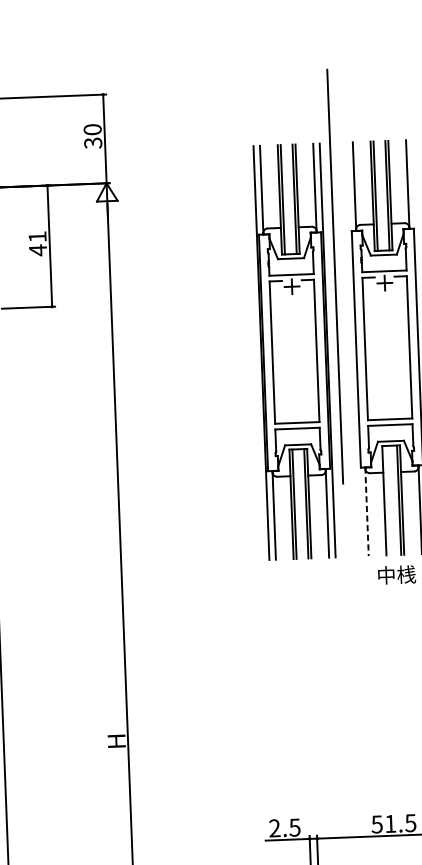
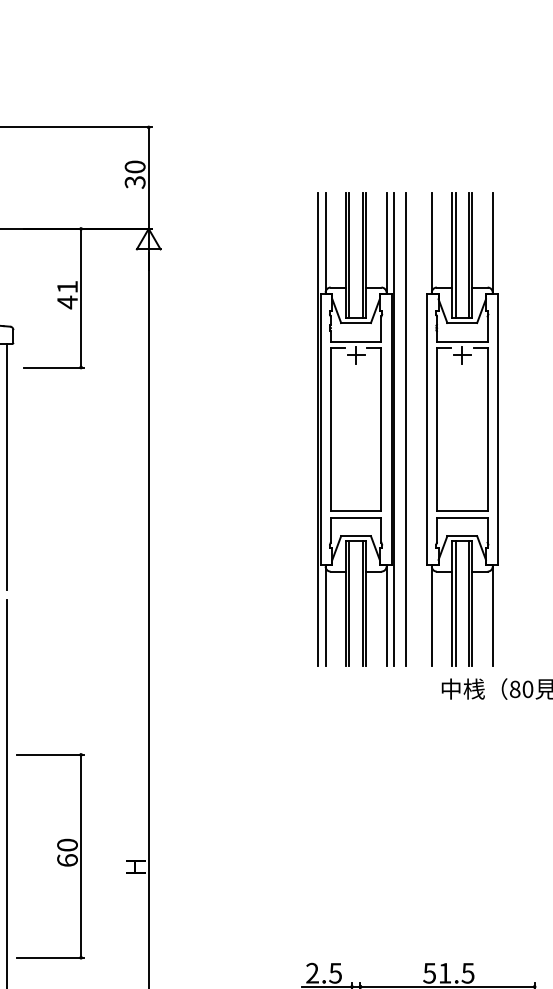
line: (334, 276) -> (405, 429), moved
line: (387, 500) -> (455, 603), added
line: (366, 511) -> (431, 615), dashed -> solid
part: (47, 734) -> (57, 856), added

